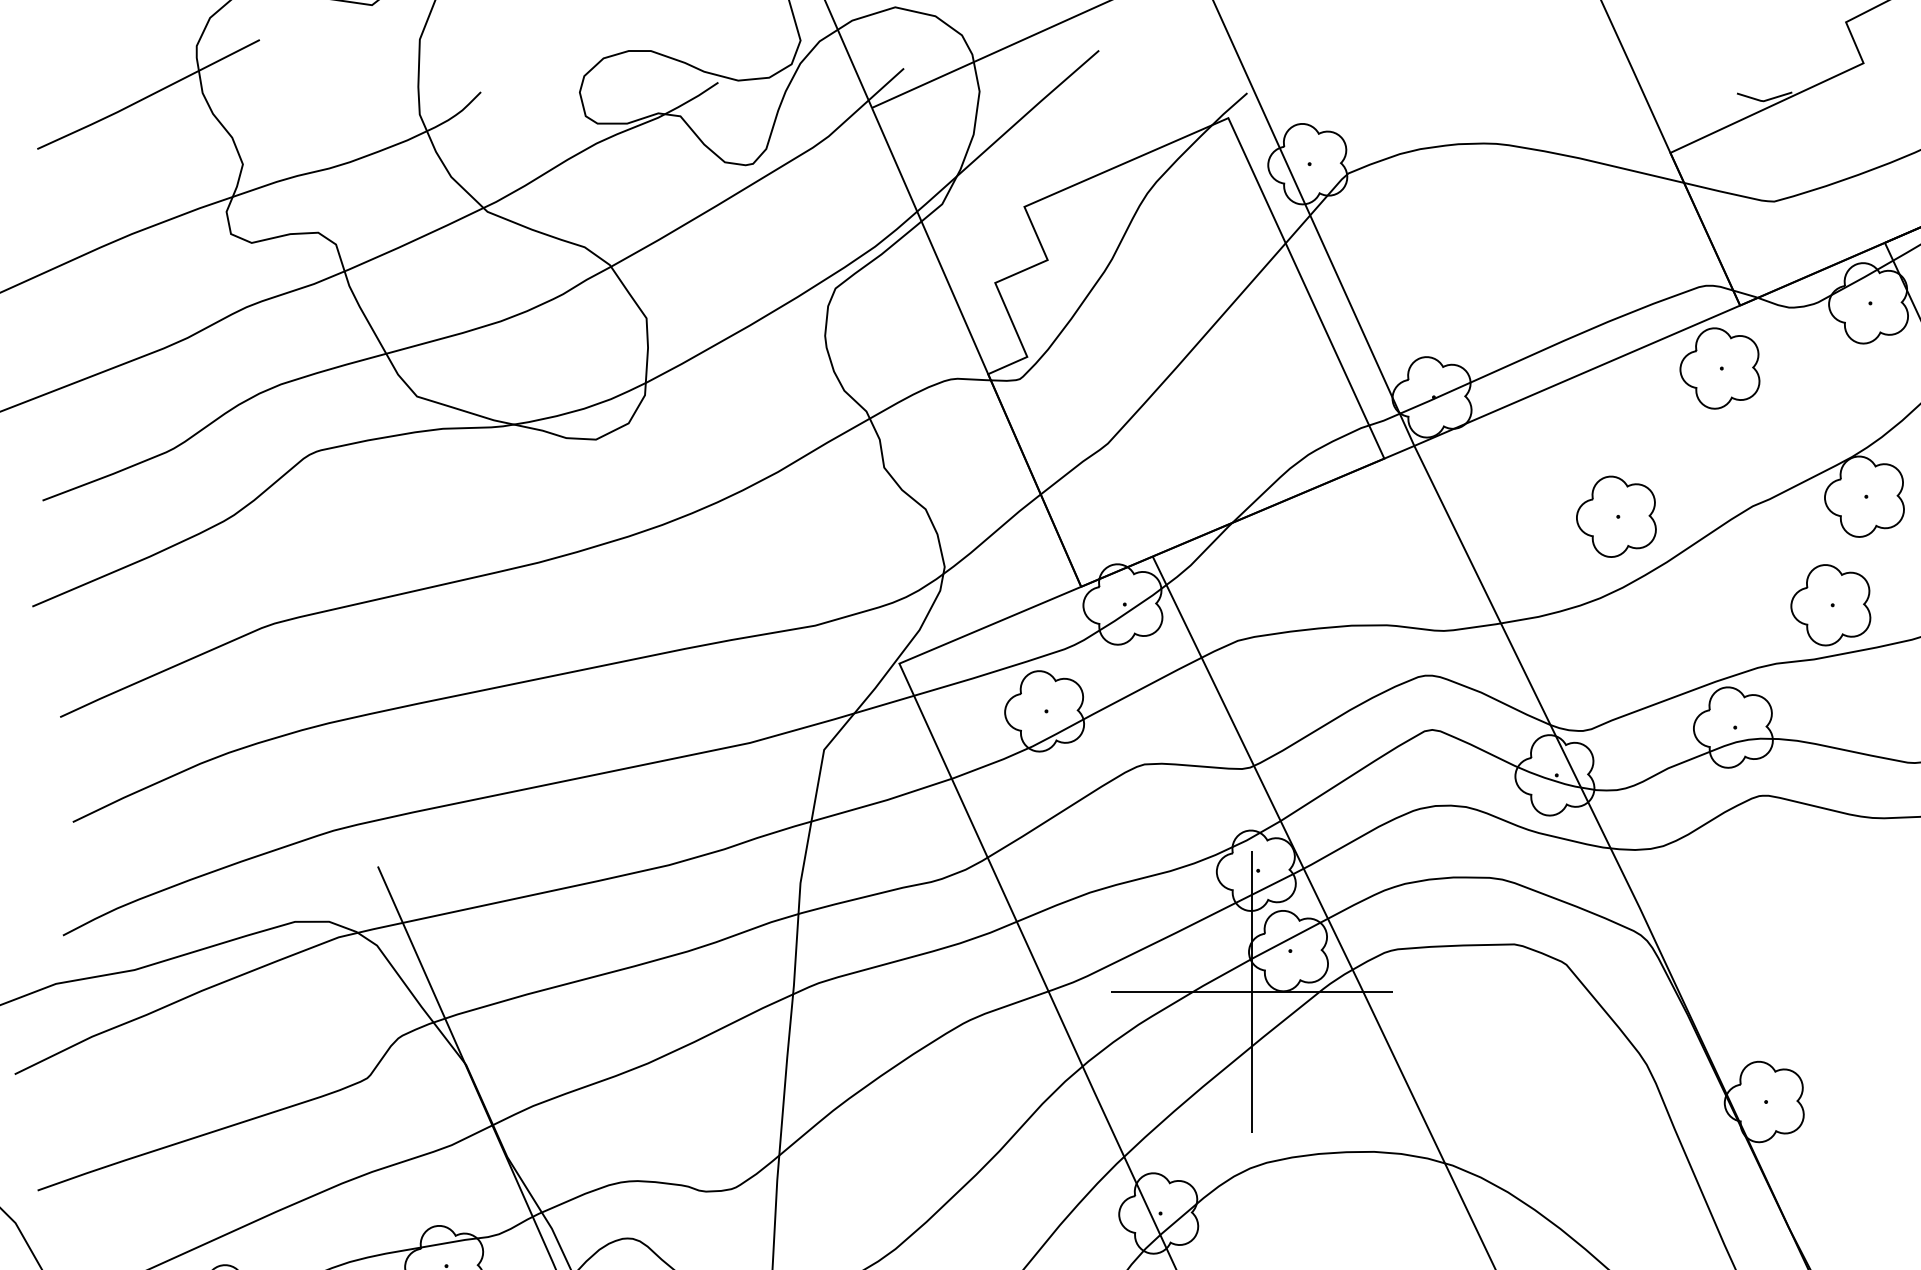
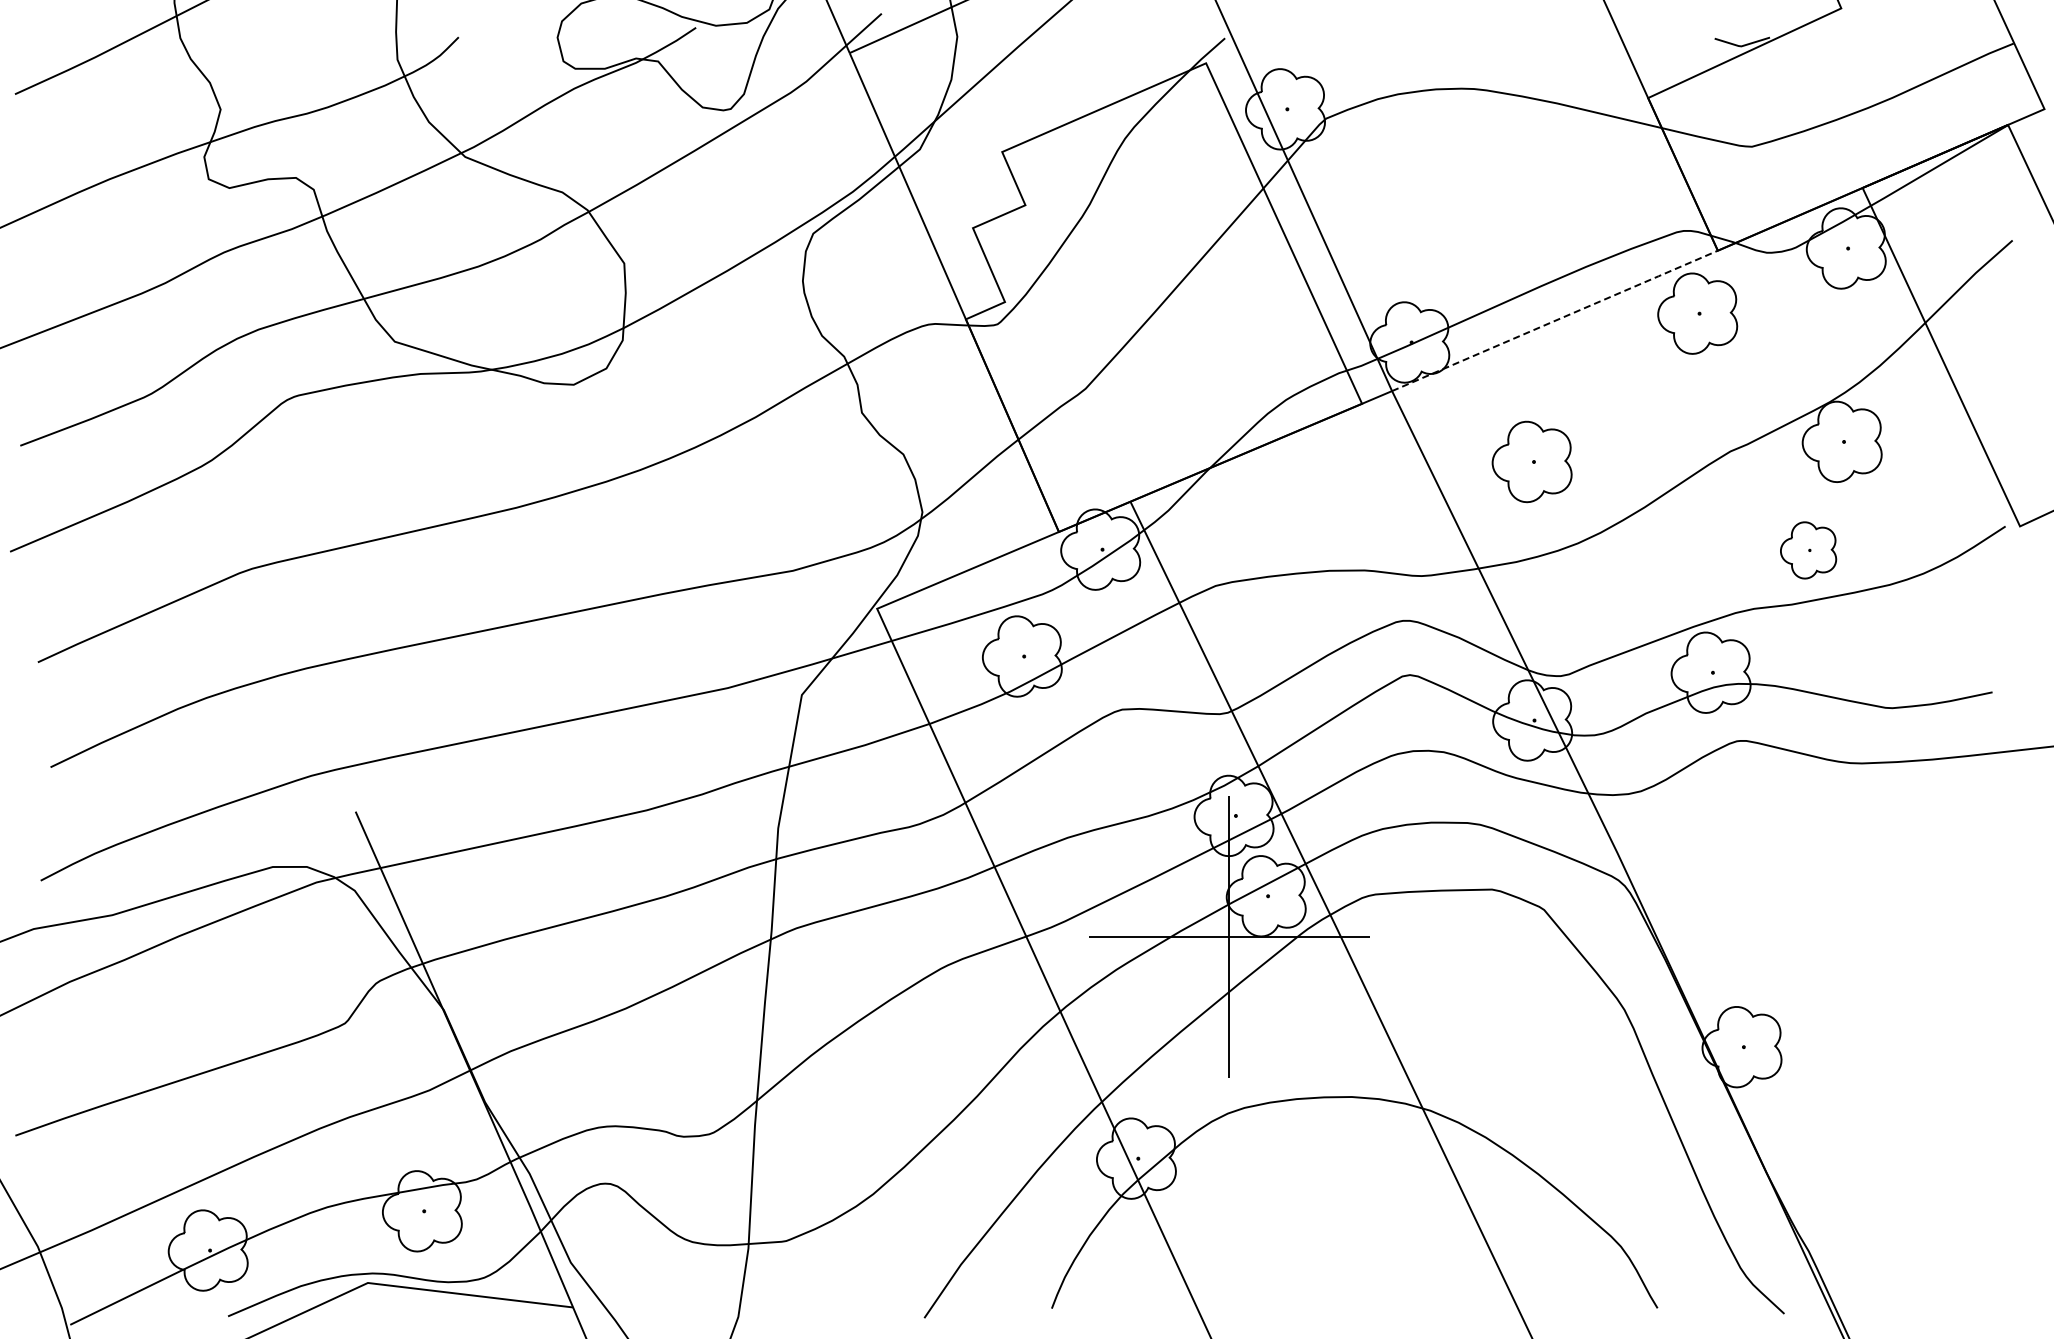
line: (1578, 375) -> (1556, 320), solid -> dashed
part: (1615, 516) -> (1531, 461), moved
part: (1830, 605) -> (1808, 550), size x0.7

